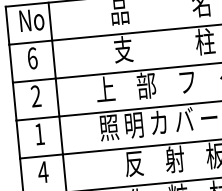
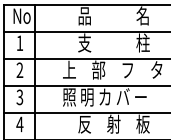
text: (31, 58) -> (19, 43), 6 -> 1
text: (39, 134) -> (19, 97), 1 -> 3

